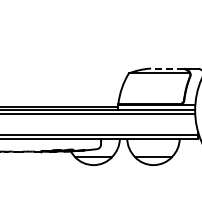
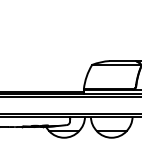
line: (167, 68) -> (122, 60), dashed -> solid

